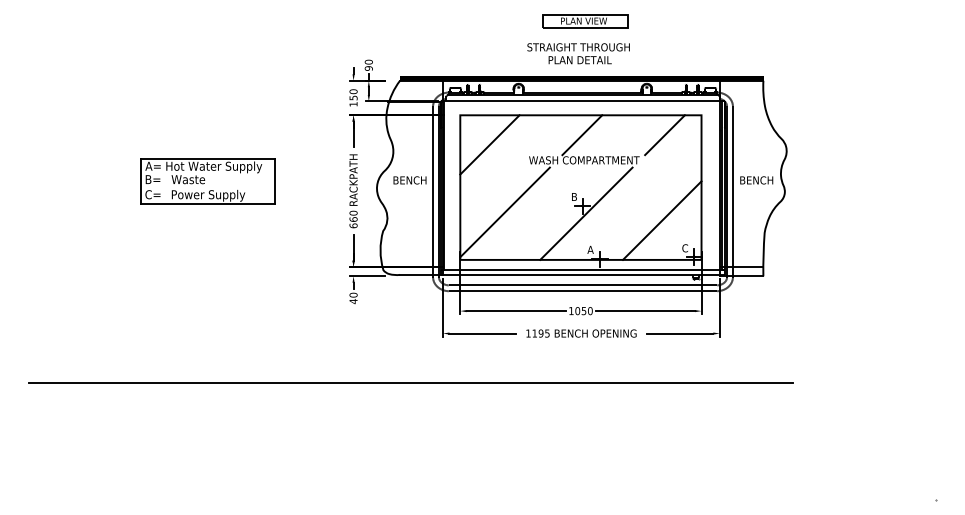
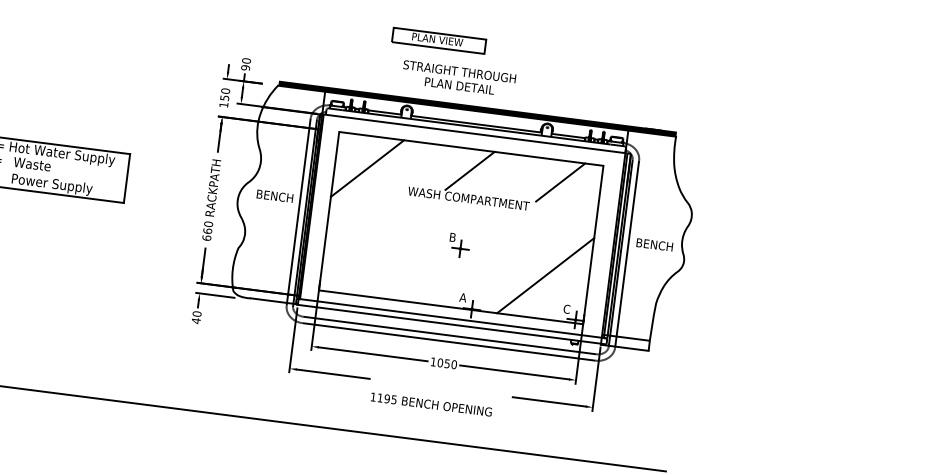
part: (585, 21) -> (439, 40), moved
text: (578, 53) -> (458, 78), moved
line: (504, 212) -> (374, 244), removed
line: (586, 213) -> (463, 257), removed
text: (581, 333) -> (431, 404), moved

